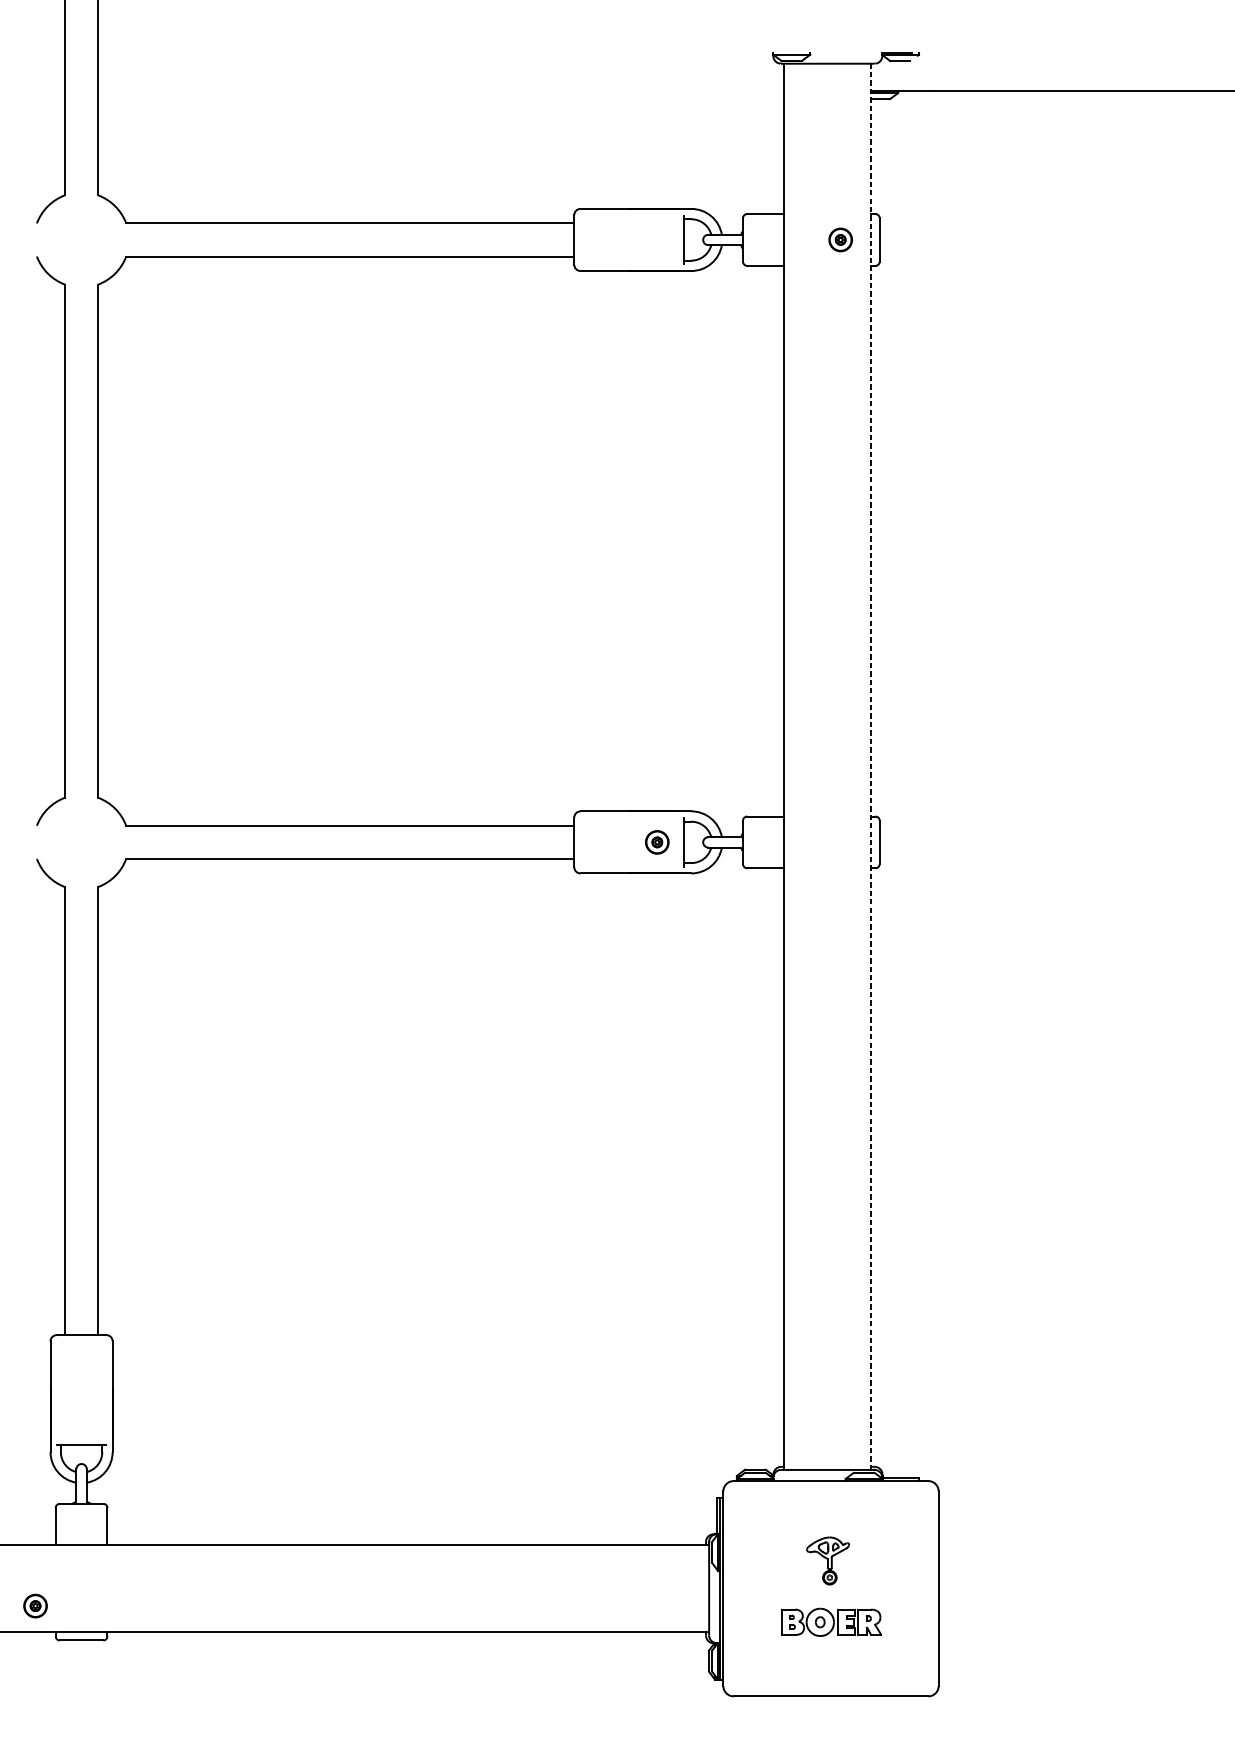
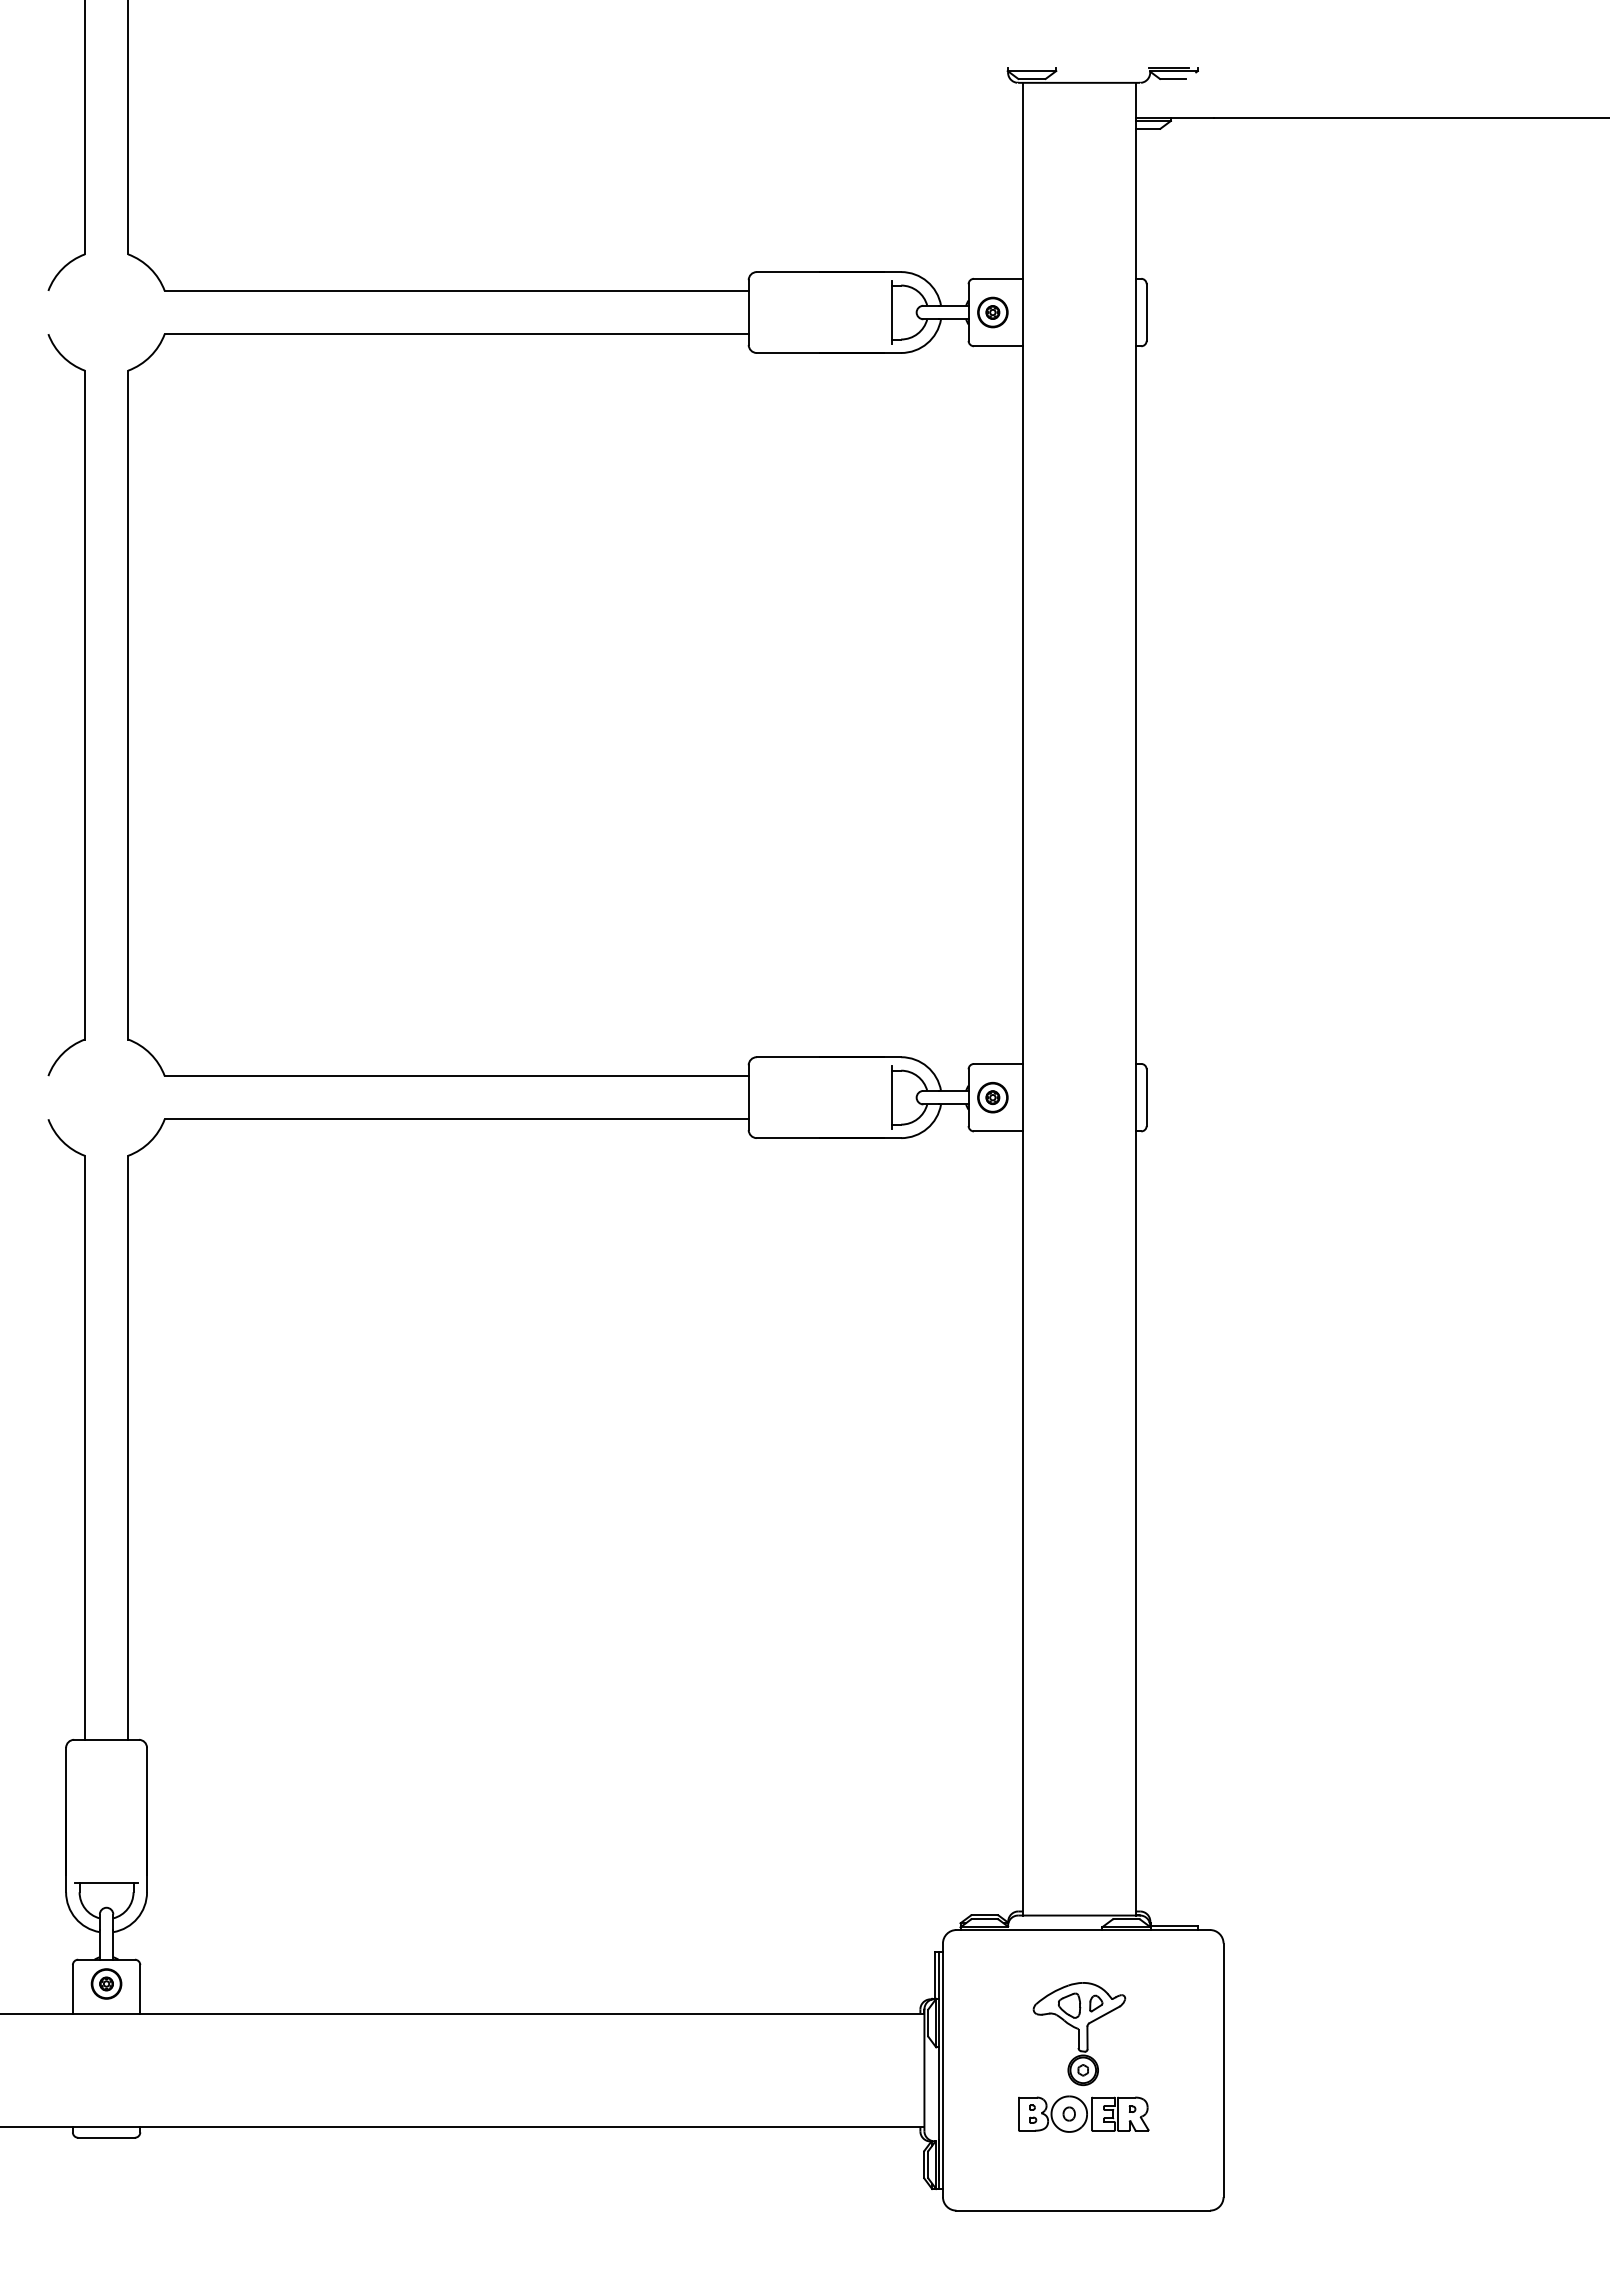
part: (840, 239) -> (992, 312), moved
line: (871, 766) -> (1135, 998), dashed -> solid
part: (657, 842) -> (992, 1097), moved
part: (828, 1561) -> (1079, 2034), size x1.67
part: (35, 1605) -> (106, 1983), moved

